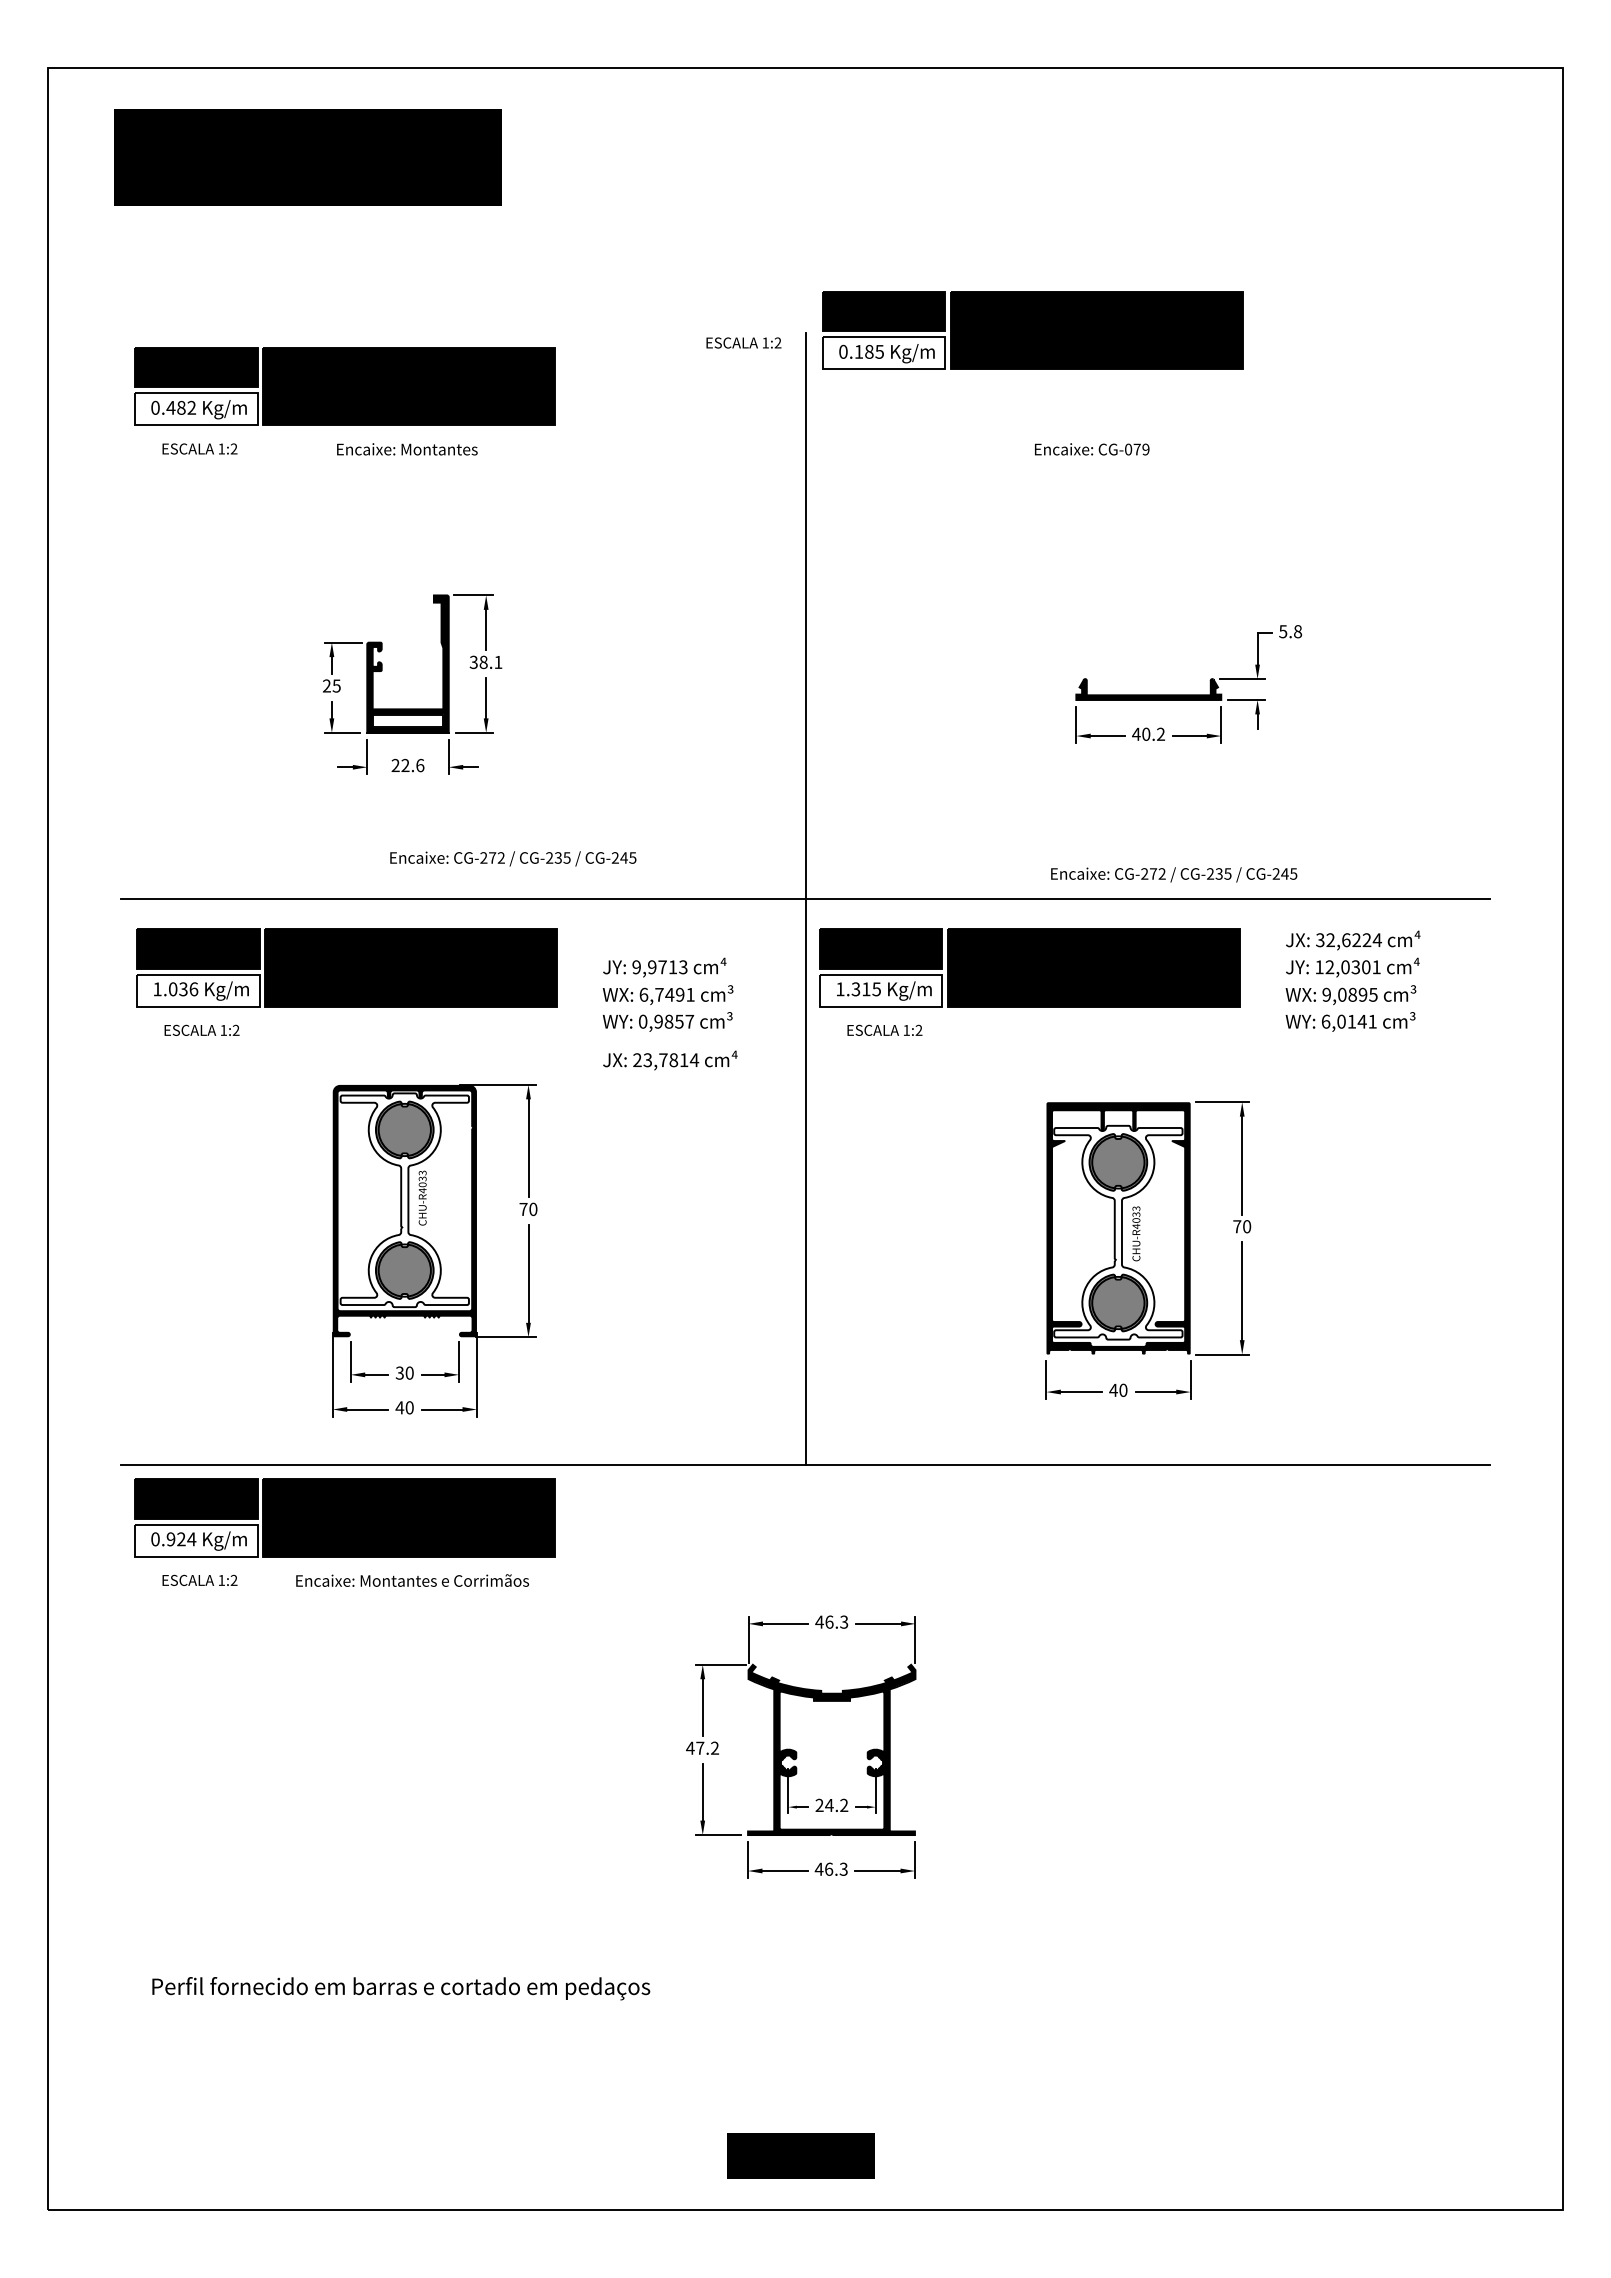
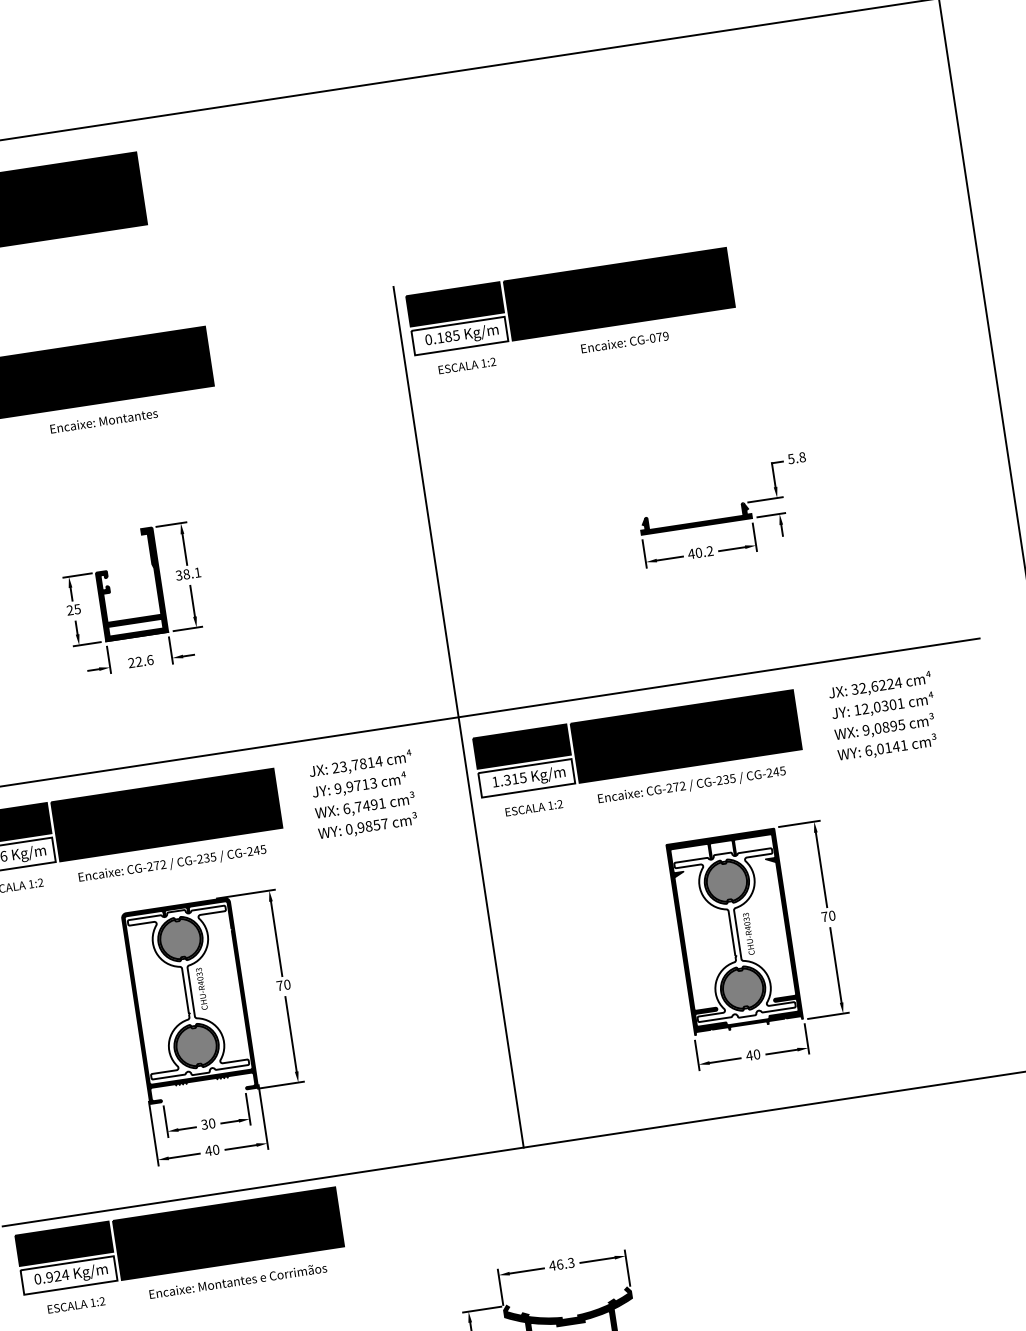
part: (1032, 330) -> (570, 301), moved
text: (743, 342) -> (466, 365), moved
text: (513, 858) -> (172, 863), moved
text: (1174, 874) -> (692, 785), moved
text: (670, 1060) -> (360, 764), moved

